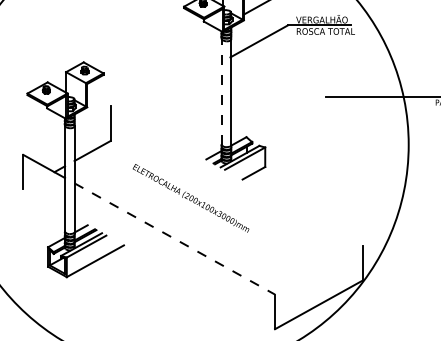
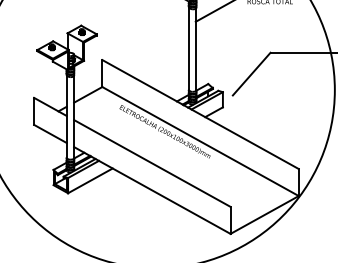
line: (221, 91) -> (188, 48), dashed -> solid
line: (302, 124) -> (251, 74), added
line: (236, 176) -> (200, 114), added
line: (44, 200) -> (50, 133), added
line: (236, 210) -> (200, 141), added
line: (174, 238) -> (152, 163), dashed -> solid
line: (174, 273) -> (152, 190), added

